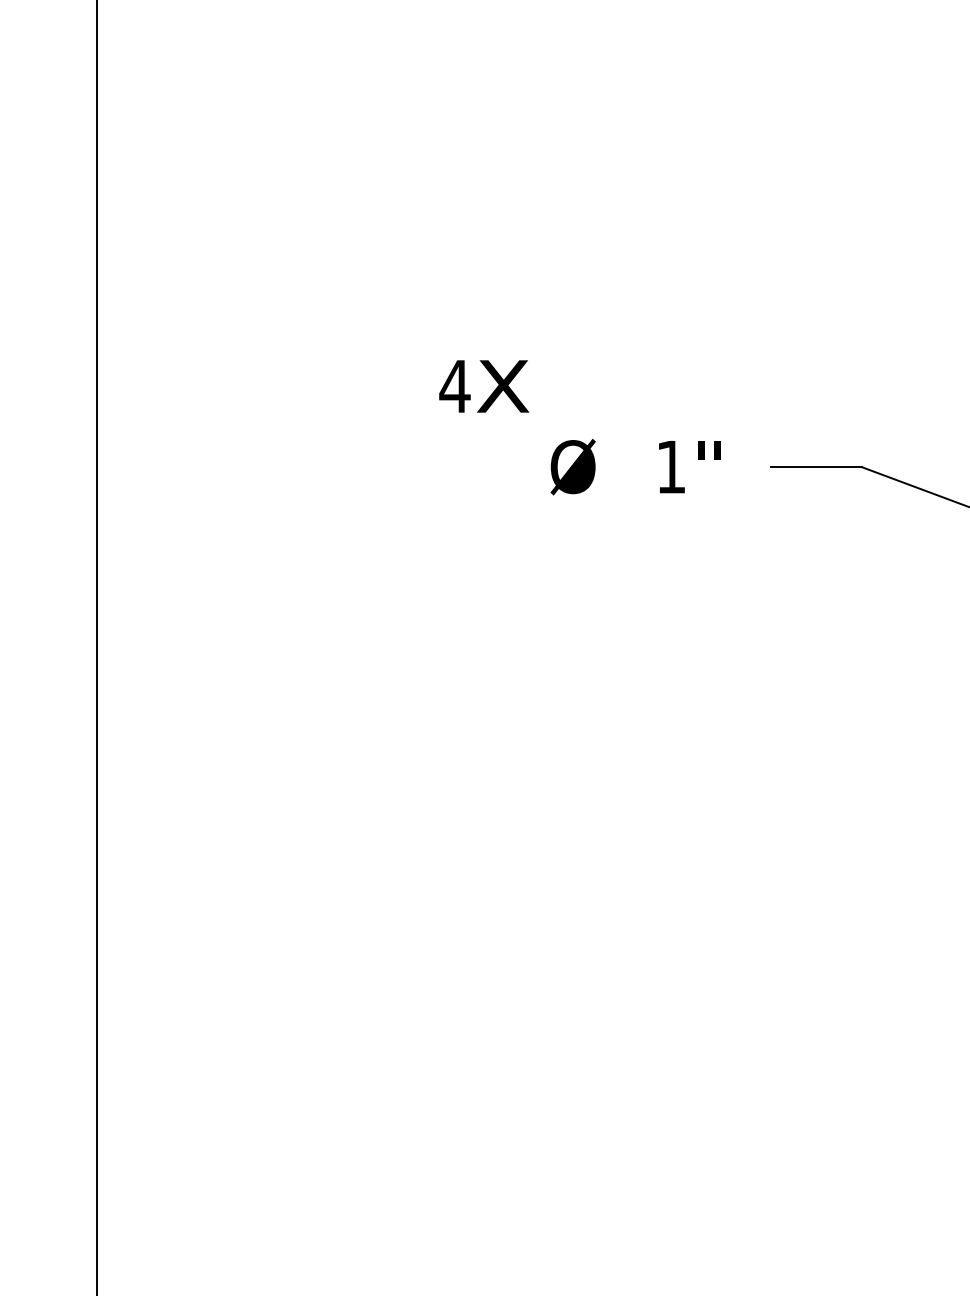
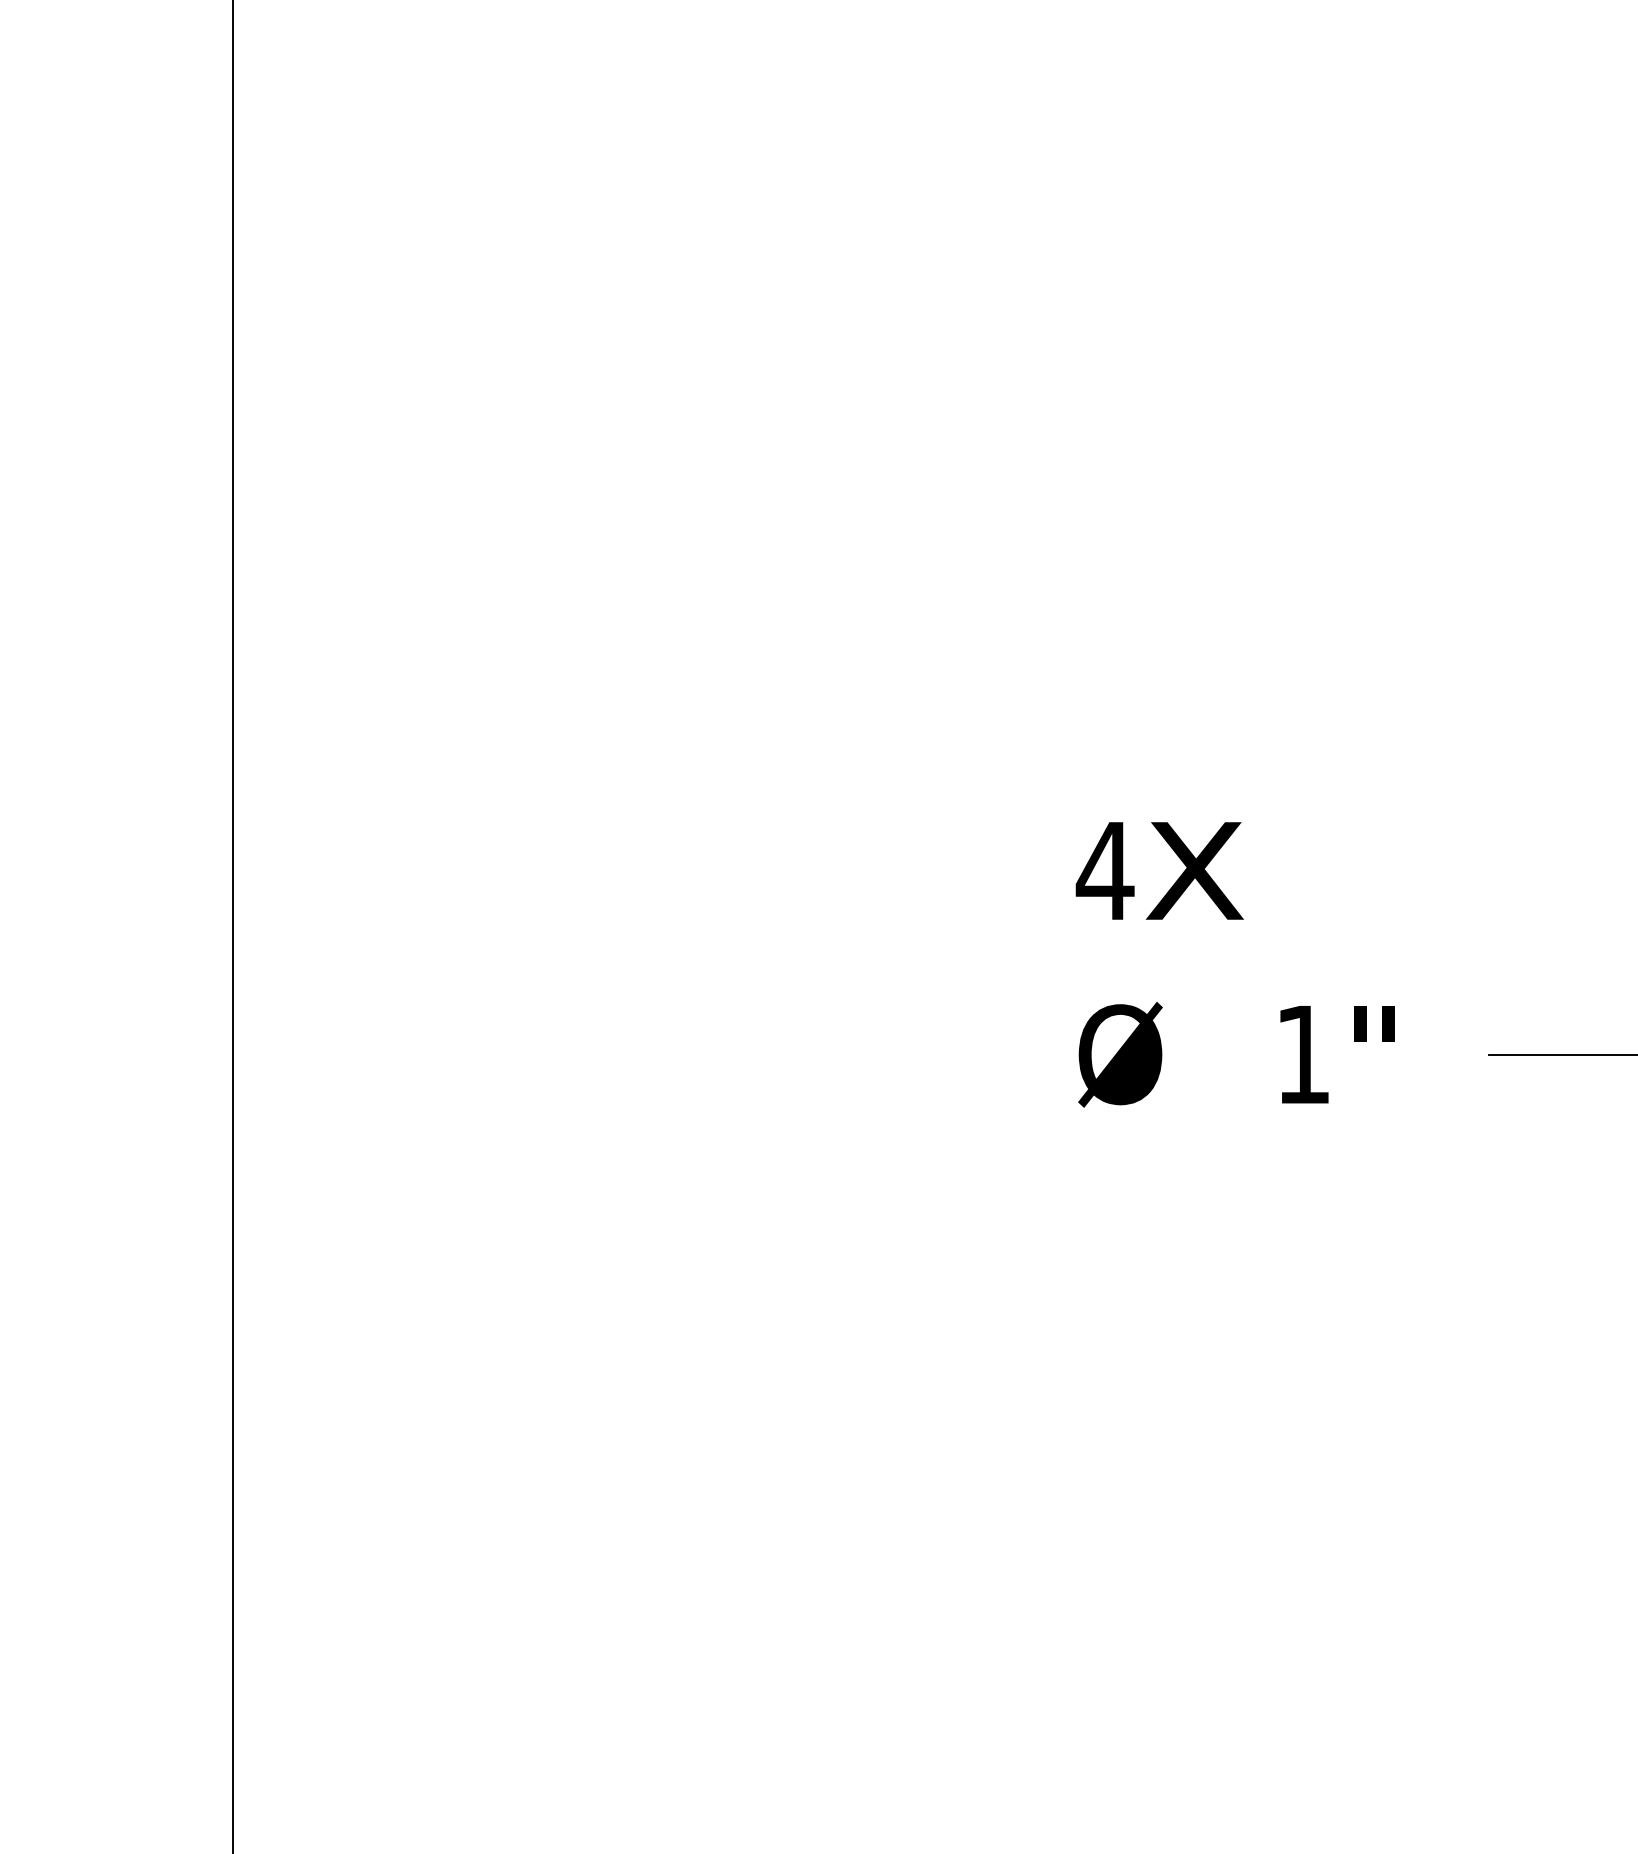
text: (484, 386) -> (1160, 870), moved

